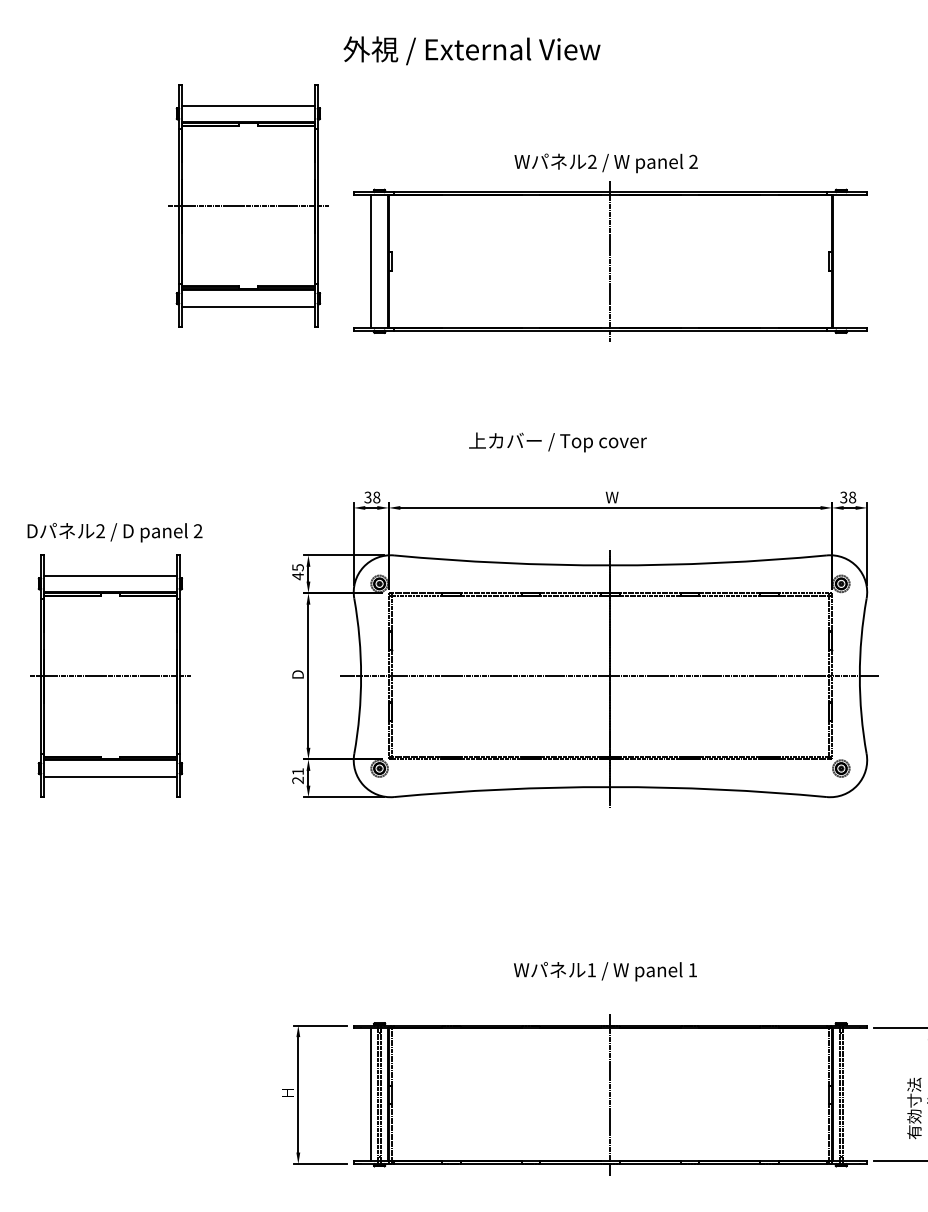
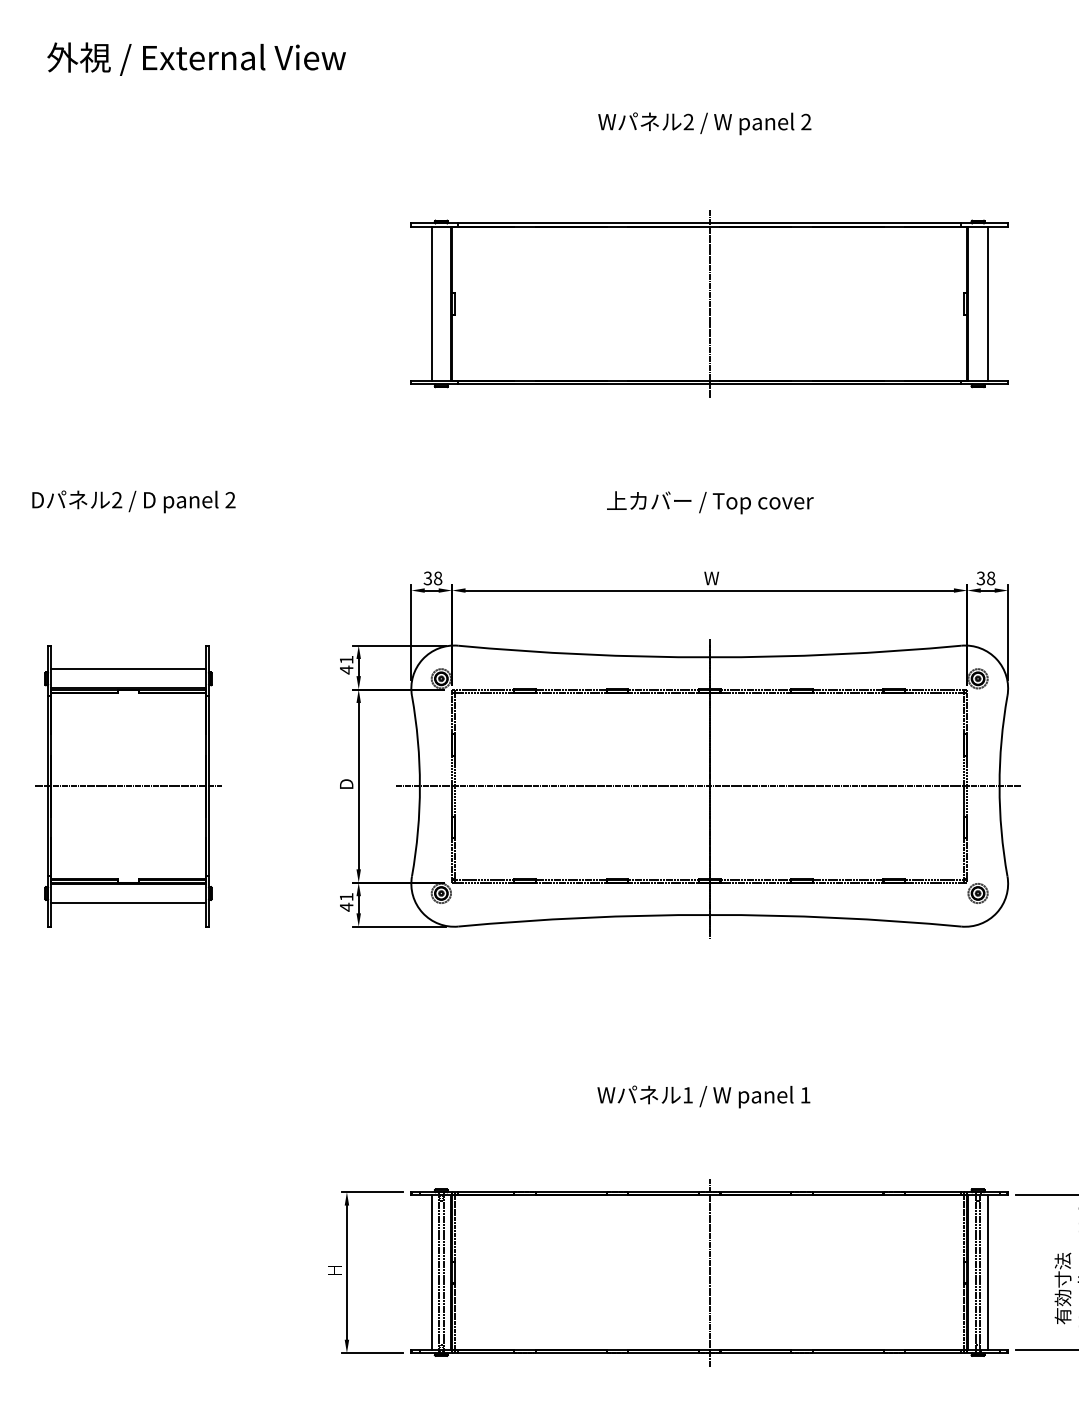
text: (471, 50) -> (196, 58), moved
text: (605, 163) -> (703, 123), moved
part: (248, 205) -> (289, 238), removed
line: (849, 260) -> (987, 302), added
text: (557, 442) -> (709, 502), moved
text: (114, 532) -> (133, 501), moved
text: (297, 567) -> (345, 659), 45 -> 41
text: (297, 780) -> (345, 907), 21 -> 41
text: (605, 971) -> (703, 1096), moved
line: (849, 1094) -> (987, 1272), added

